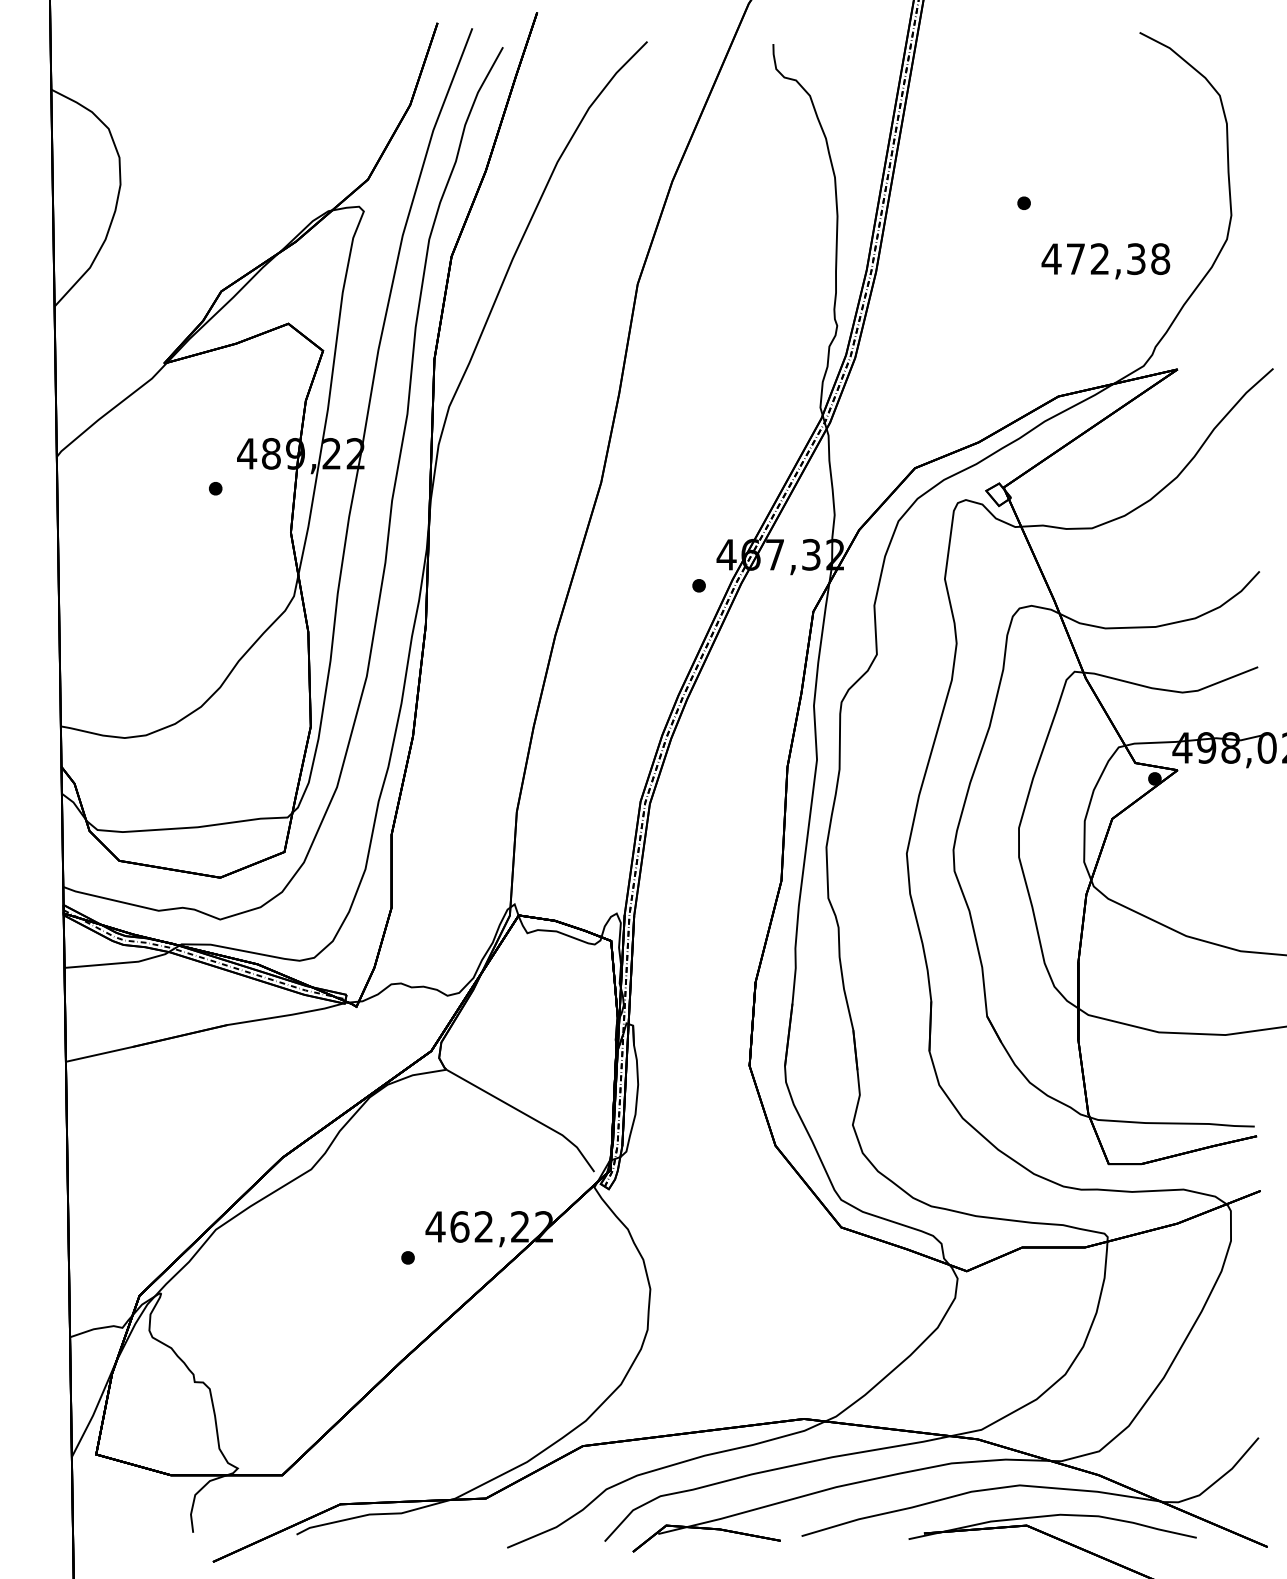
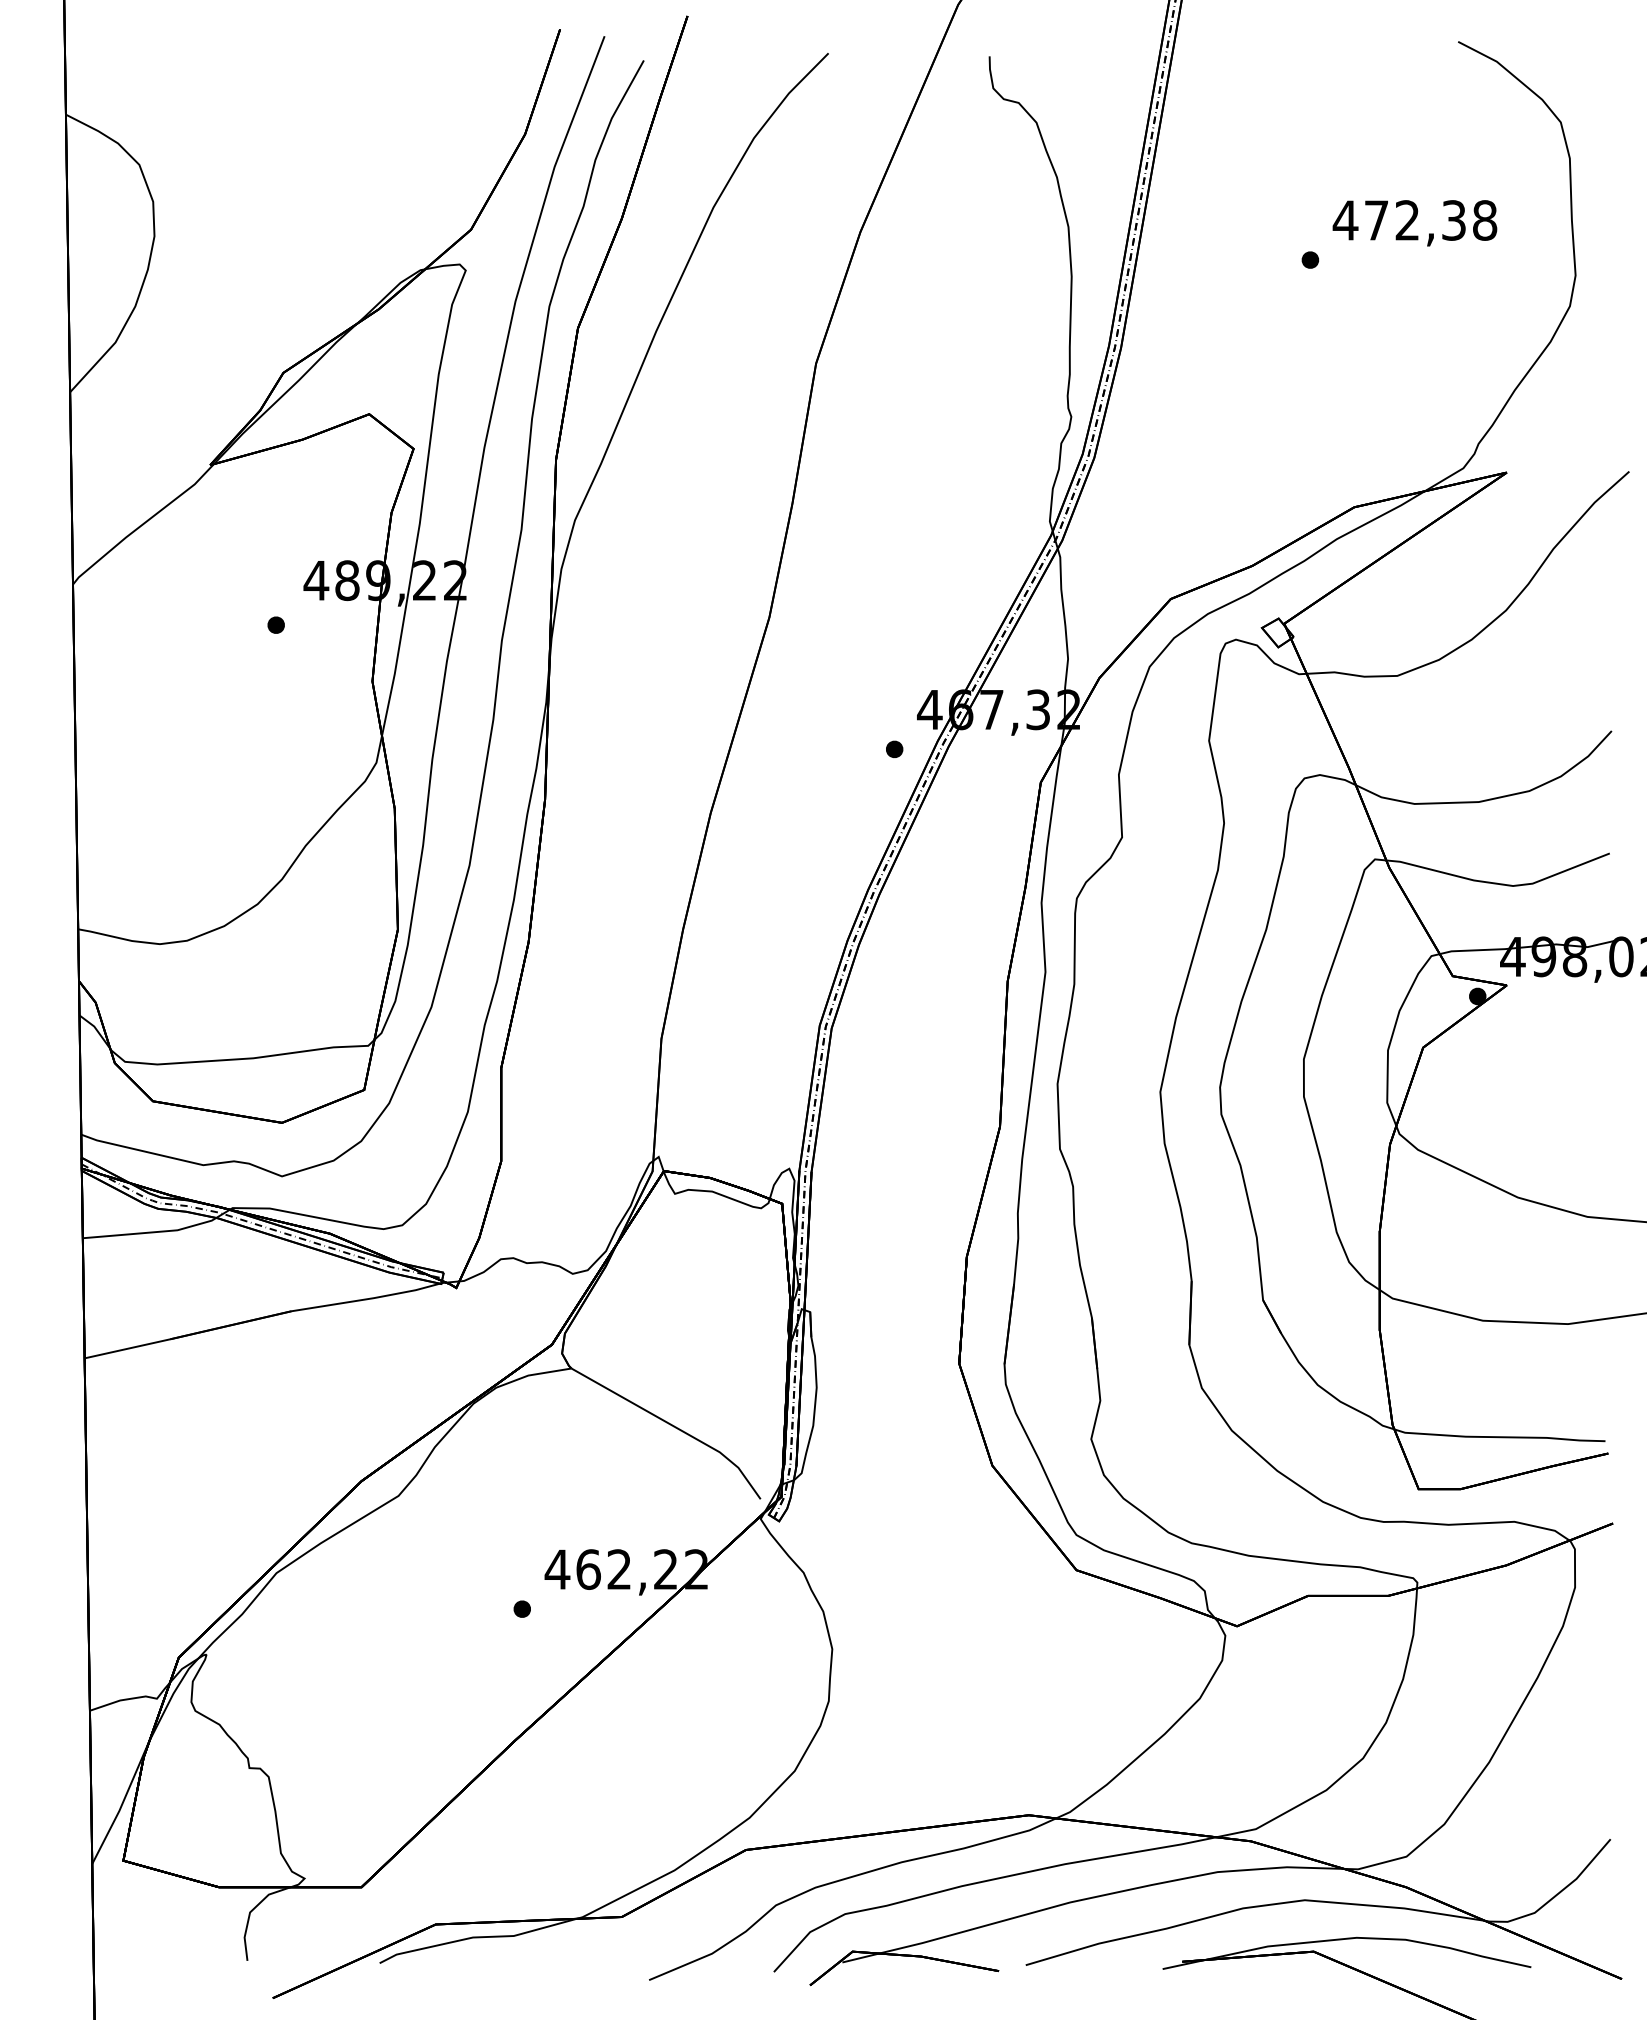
text: (1105, 261) -> (1414, 223), moved

